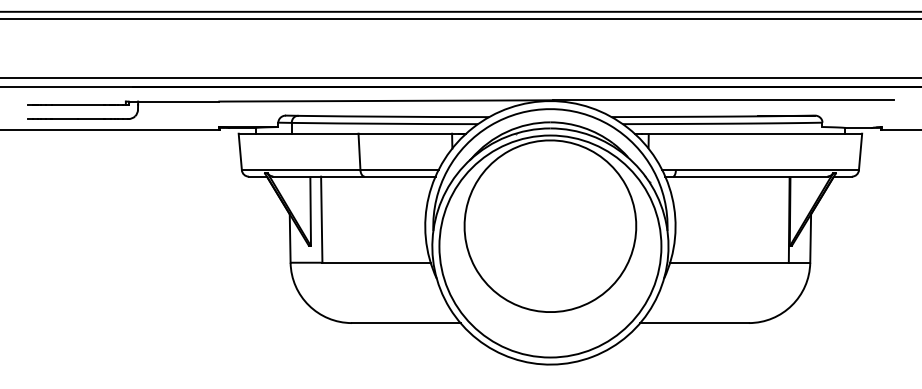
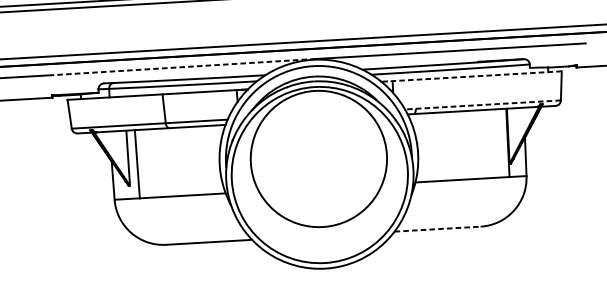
line: (386, 100) -> (183, 66), solid -> dashed
line: (751, 133) -> (474, 76), solid -> dashed
line: (760, 170) -> (482, 105), solid -> dashed
line: (695, 323) -> (438, 229), solid -> dashed

